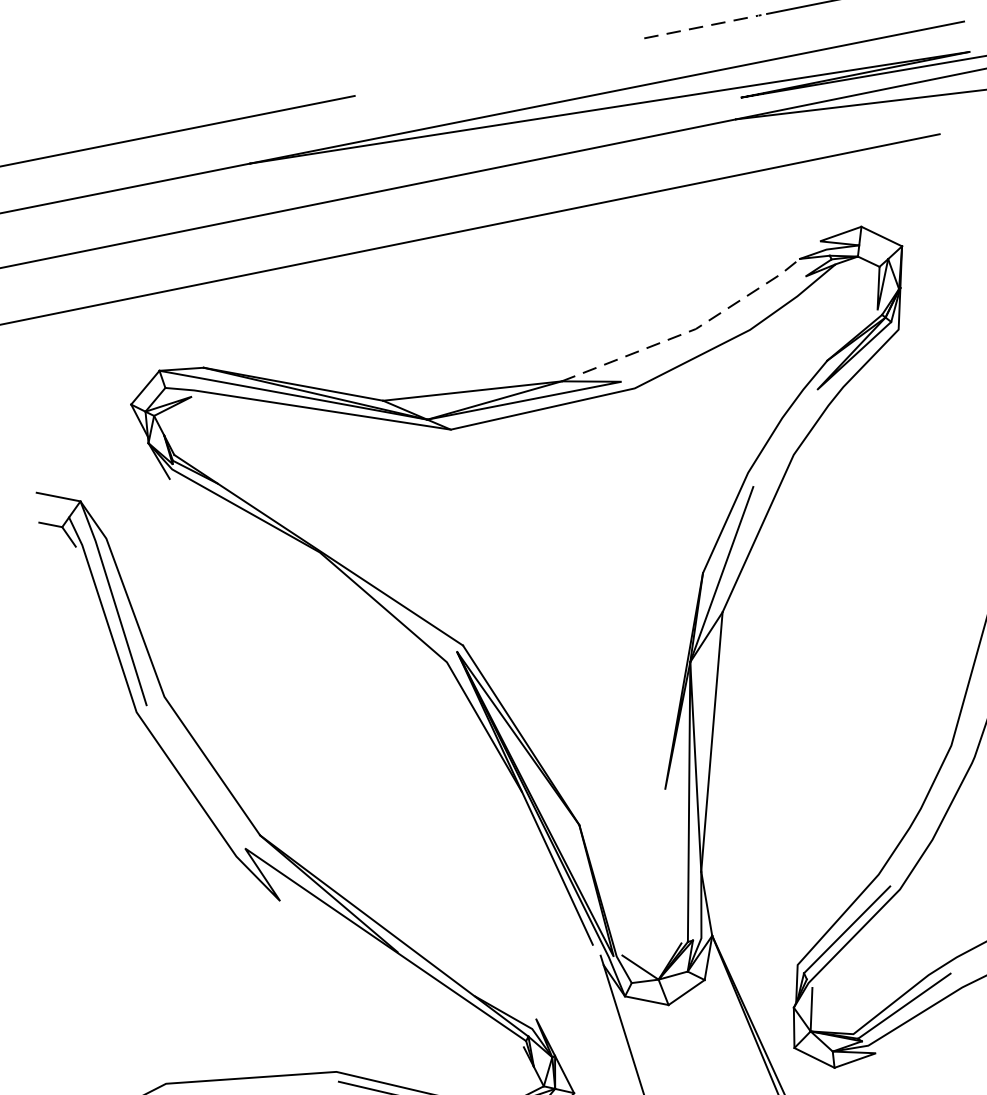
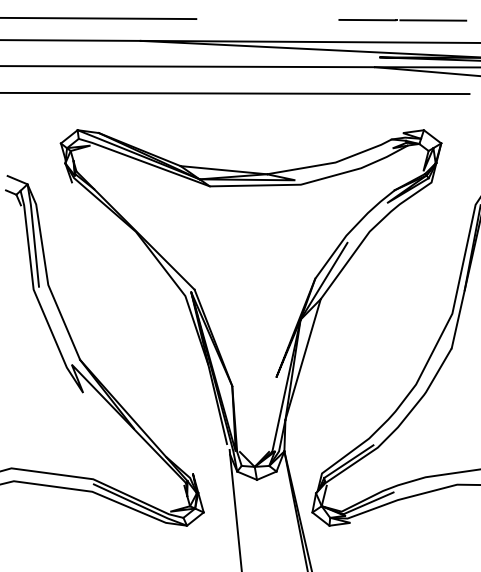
line: (701, 27) -> (367, 20), dashed -> solid
line: (689, 332) -> (332, 163), dashed -> solid

